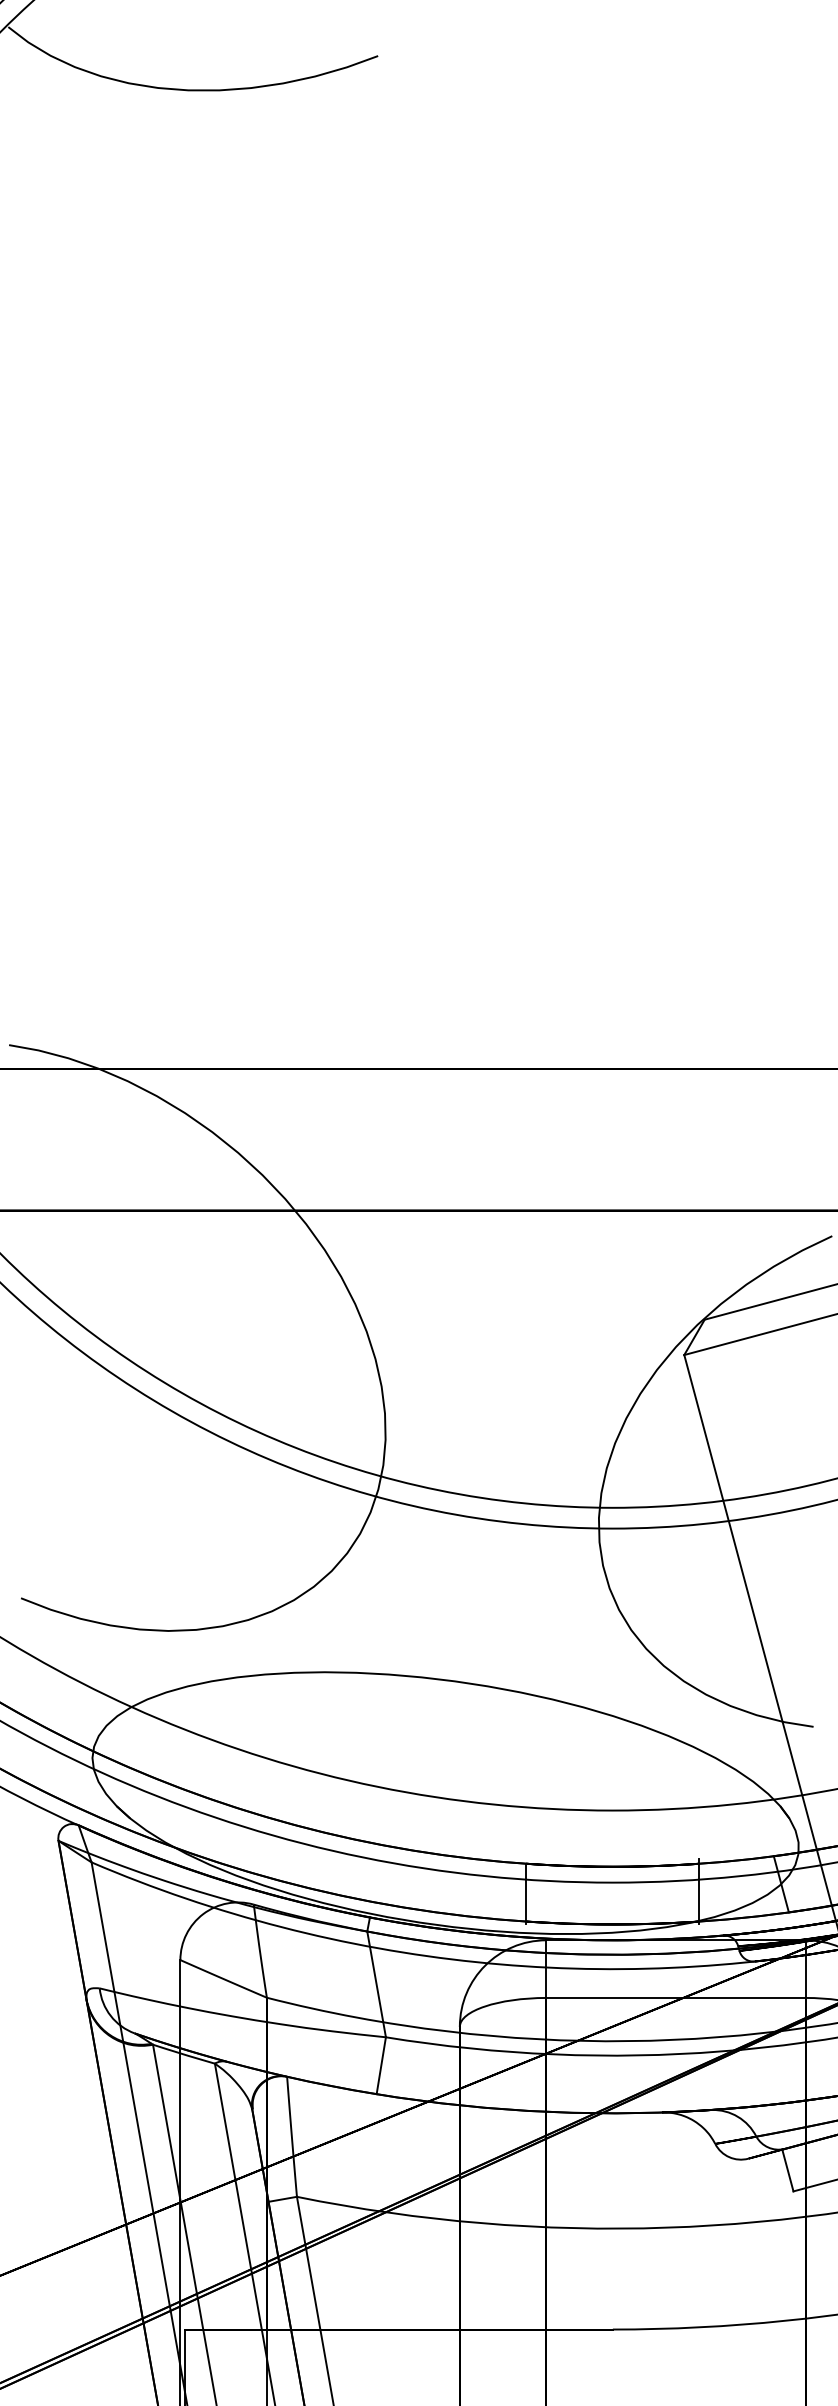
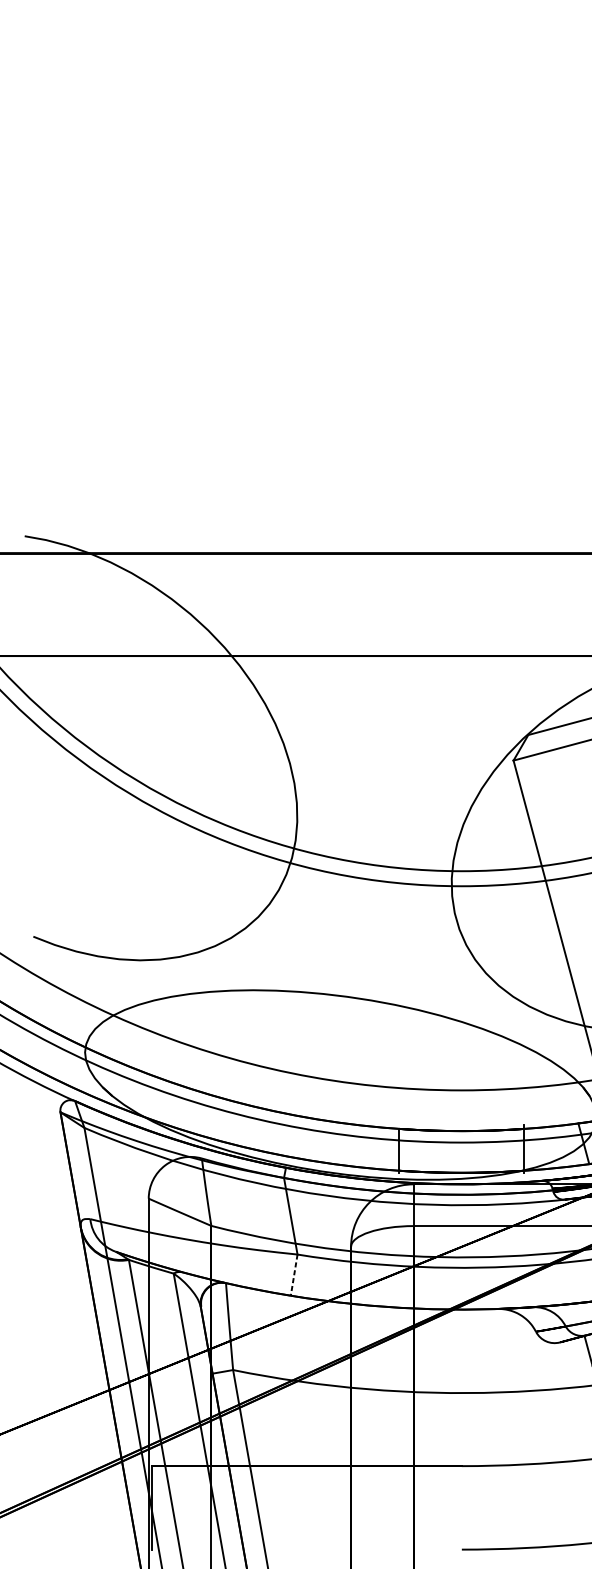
line: (381, 2065) -> (294, 1274), solid -> dashed

